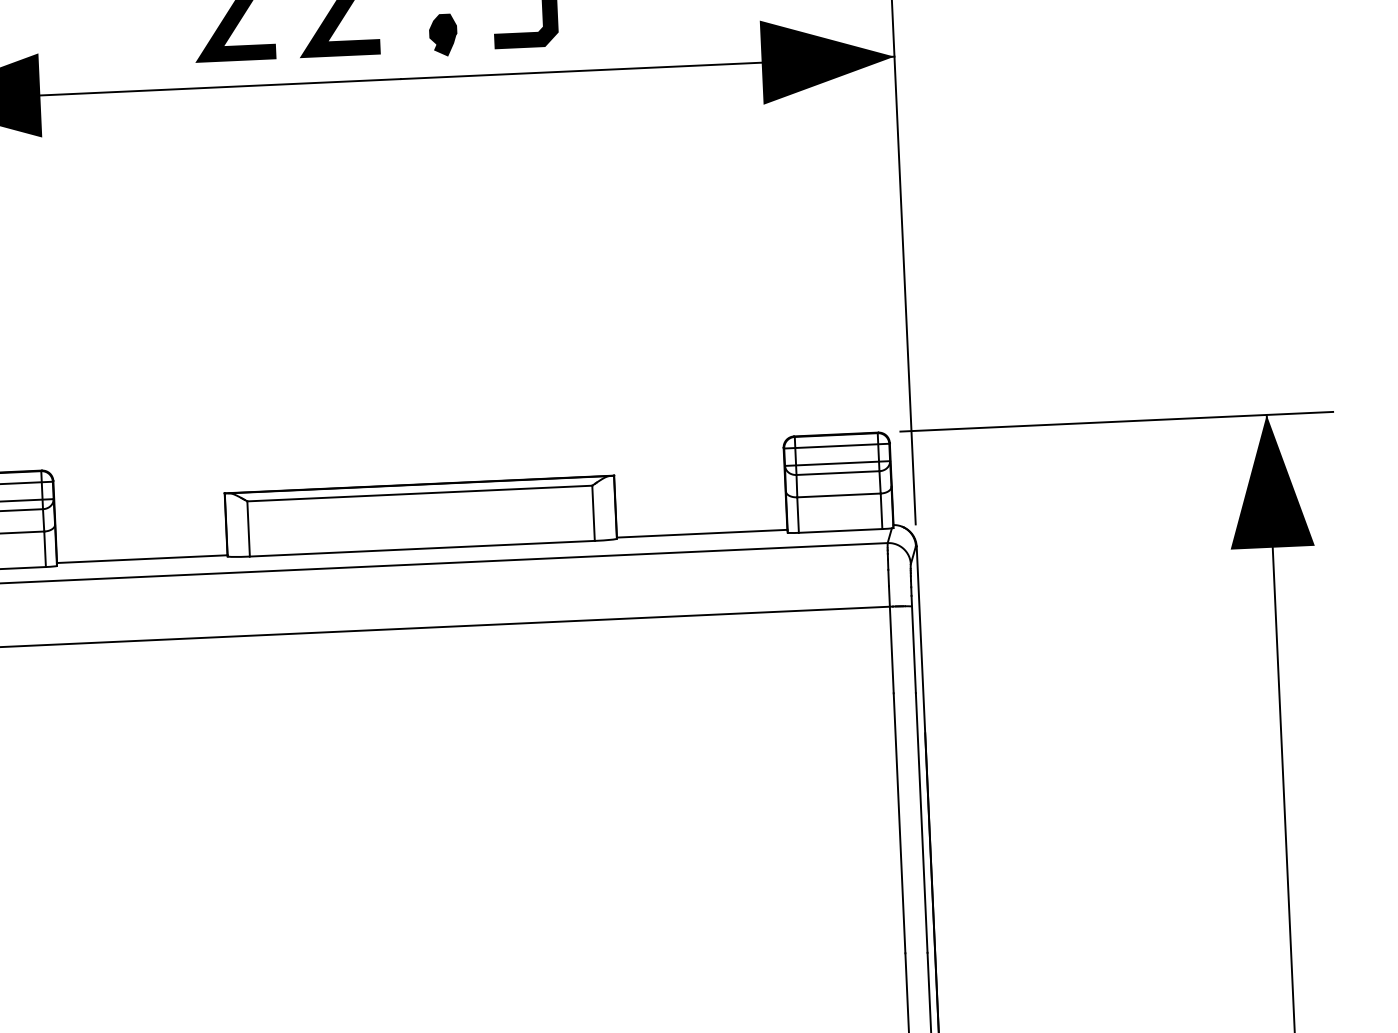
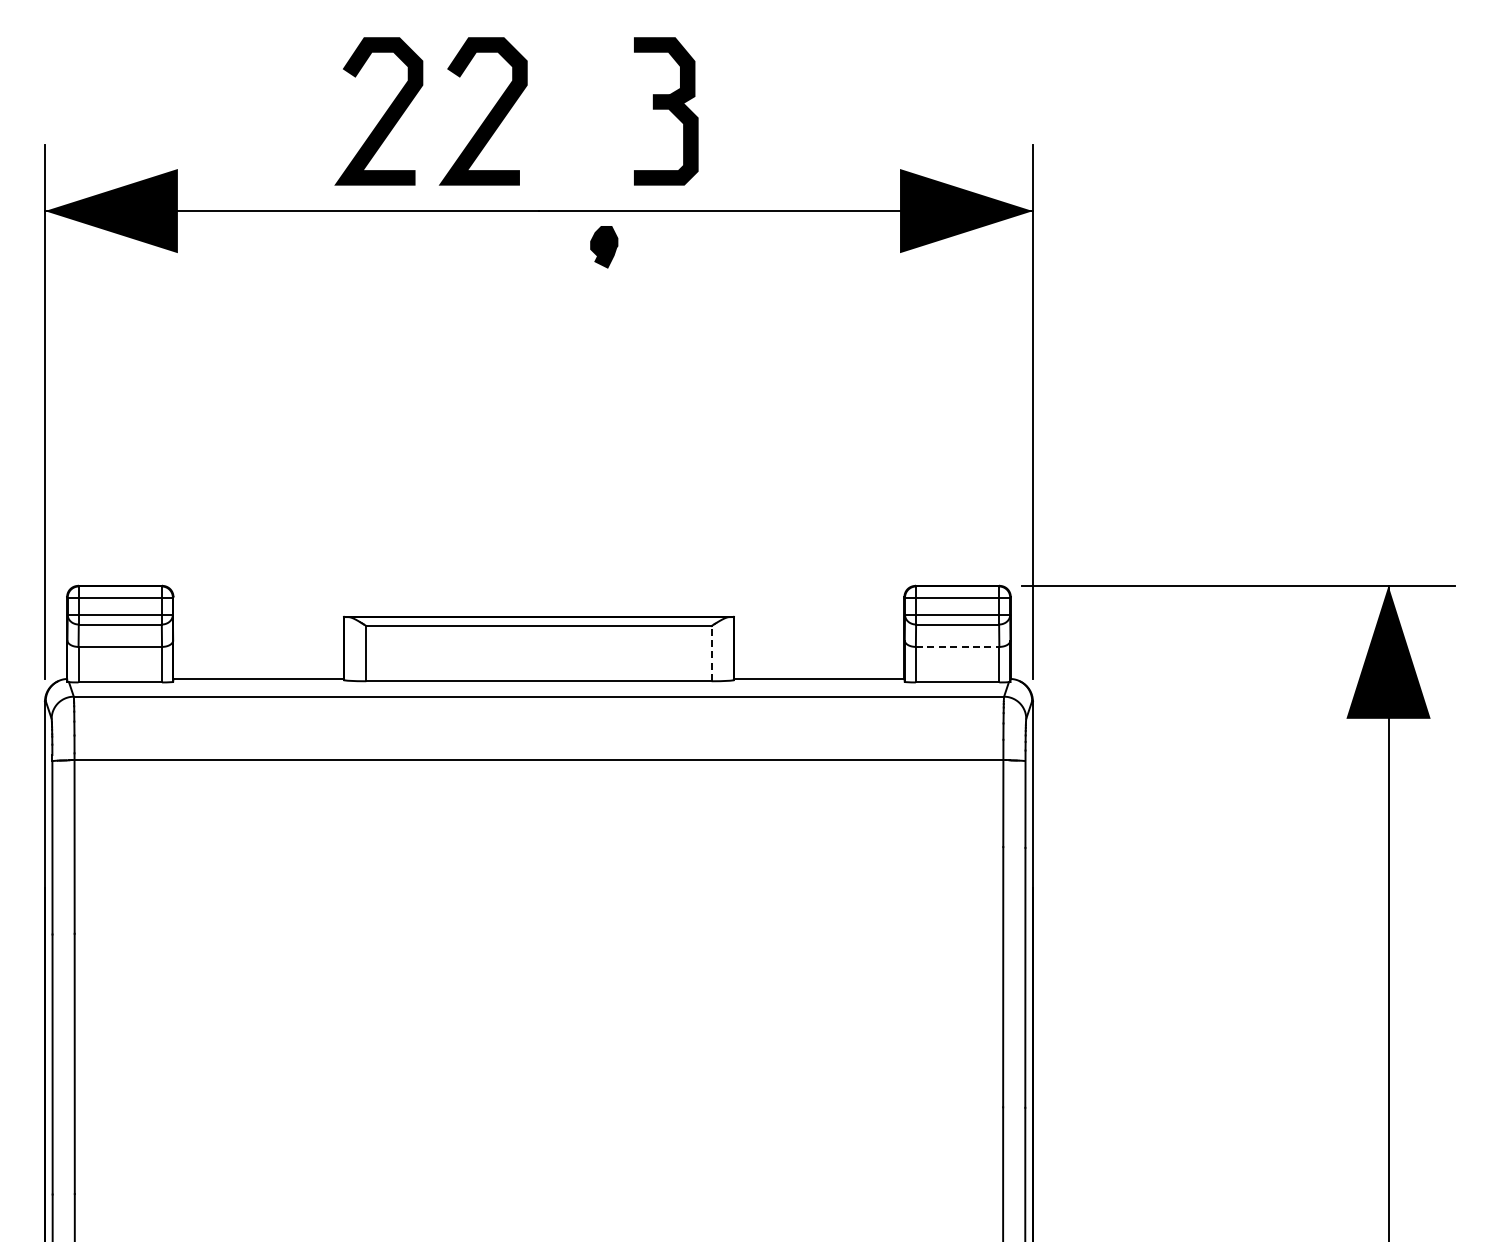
part: (443, 35) -> (604, 247), moved
line: (838, 495) -> (957, 646), solid -> dashed
line: (593, 513) -> (711, 653), solid -> dashed

